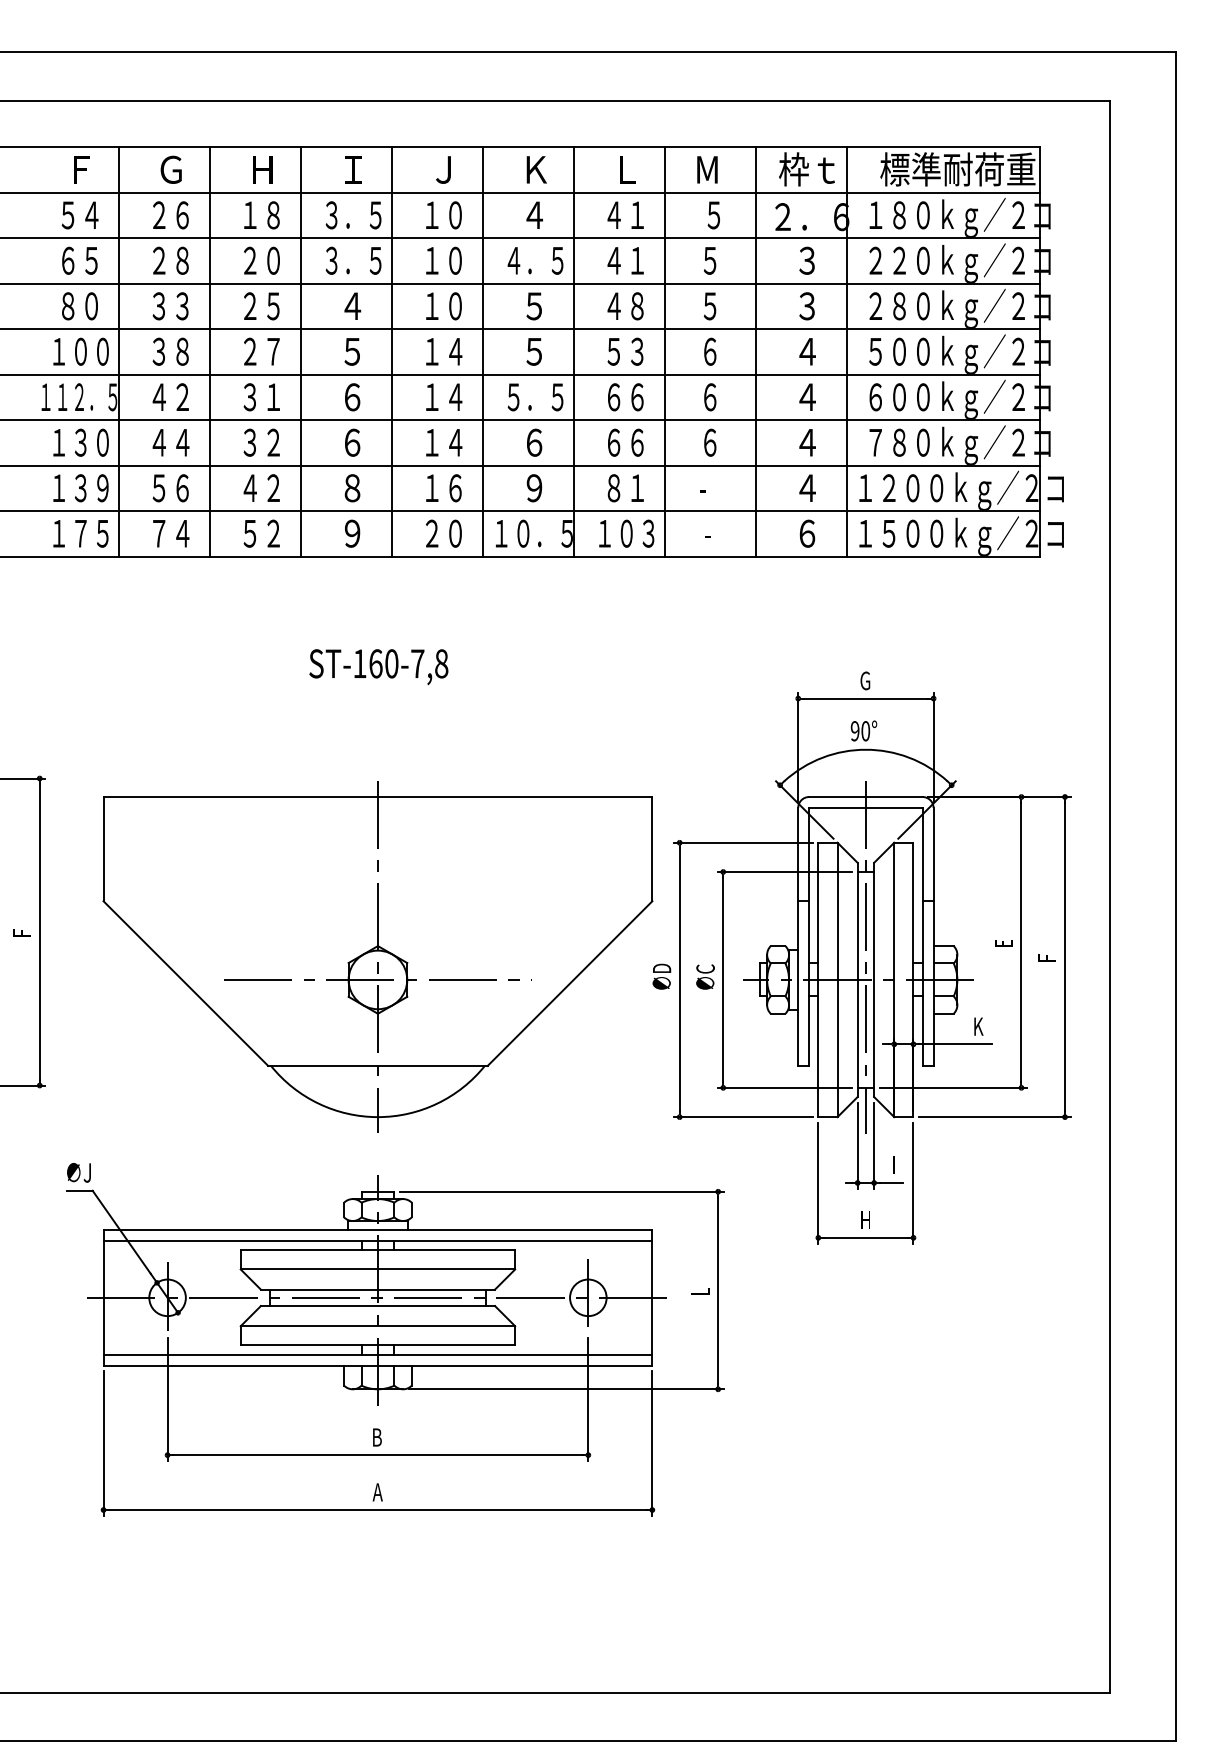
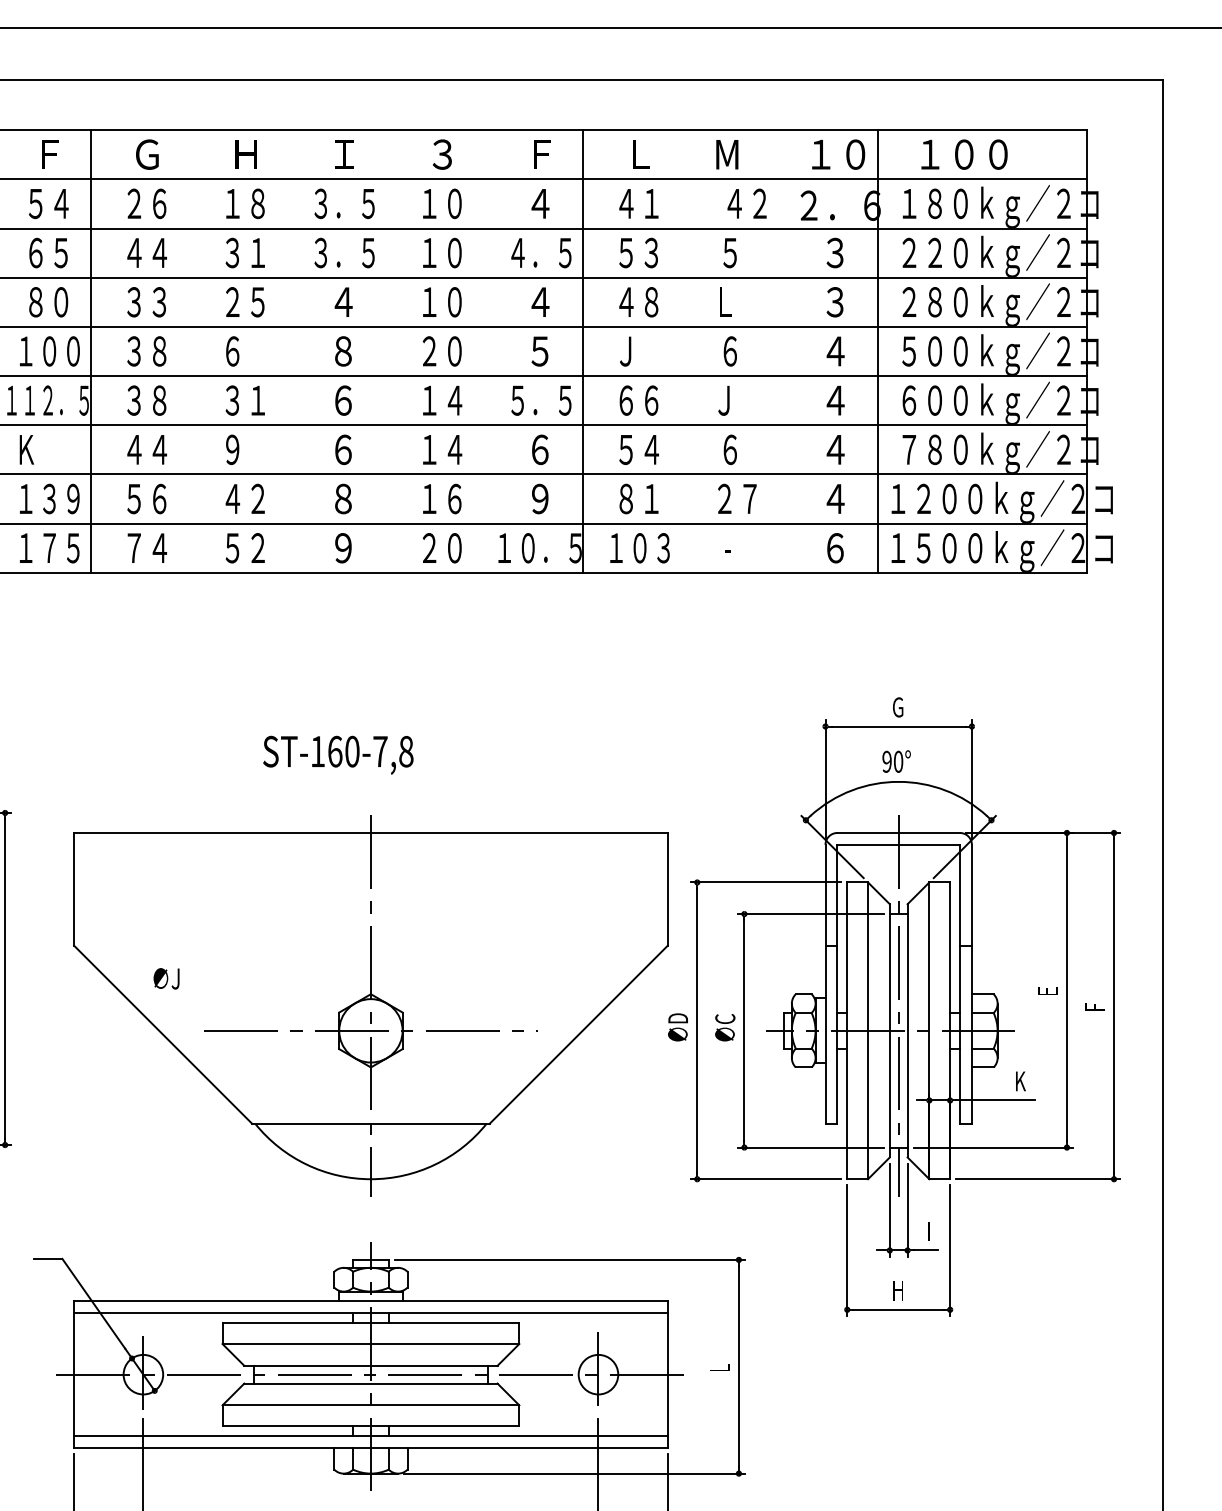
text: (443, 169) -> (441, 154), Ｊ -> ３
text: (536, 169) -> (542, 154), Ｋ -> Ｆ
text: (806, 169) -> (834, 154), 枠ｔ -> １０
text: (957, 169) -> (997, 154), 標準耐荷重 -> １００
text: (725, 215) -> (746, 204), ５ -> ４２
text: (170, 260) -> (146, 252), ２８ -> ４４
text: (261, 260) -> (244, 252), ２０ -> ３１
text: (625, 260) -> (638, 252), ４１ -> ５３
text: (534, 306) -> (540, 302), ５ -> ４
text: (708, 306) -> (728, 302), ５ -> Ｌ
line: (210, 351) -> (189, 351), removed
text: (261, 351) -> (244, 351), ２７ -> ６
line: (300, 351) -> (287, 351), removed
text: (352, 351) -> (343, 351), ５ -> ８
line: (391, 351) -> (385, 351), removed
text: (444, 351) -> (442, 351), １４ -> ２０
line: (482, 351) -> (484, 351), removed
text: (625, 351) -> (638, 351), ５３ -> Ｊ
line: (664, 351) -> (680, 351), removed
line: (755, 351) -> (779, 351), removed
text: (170, 397) -> (146, 400), ４２ -> ３８
text: (707, 397) -> (727, 400), ６ -> Ｊ
text: (80, 442) -> (49, 449), １３０ -> Ｋ
text: (261, 442) -> (244, 449), ３２ -> ９
text: (625, 442) -> (638, 449), ６６ -> ５４
text: (716, 487) -> (737, 498), - -> ２７
text: (378, 667) -> (337, 755), moved
text: (78, 1172) -> (166, 978), moved

